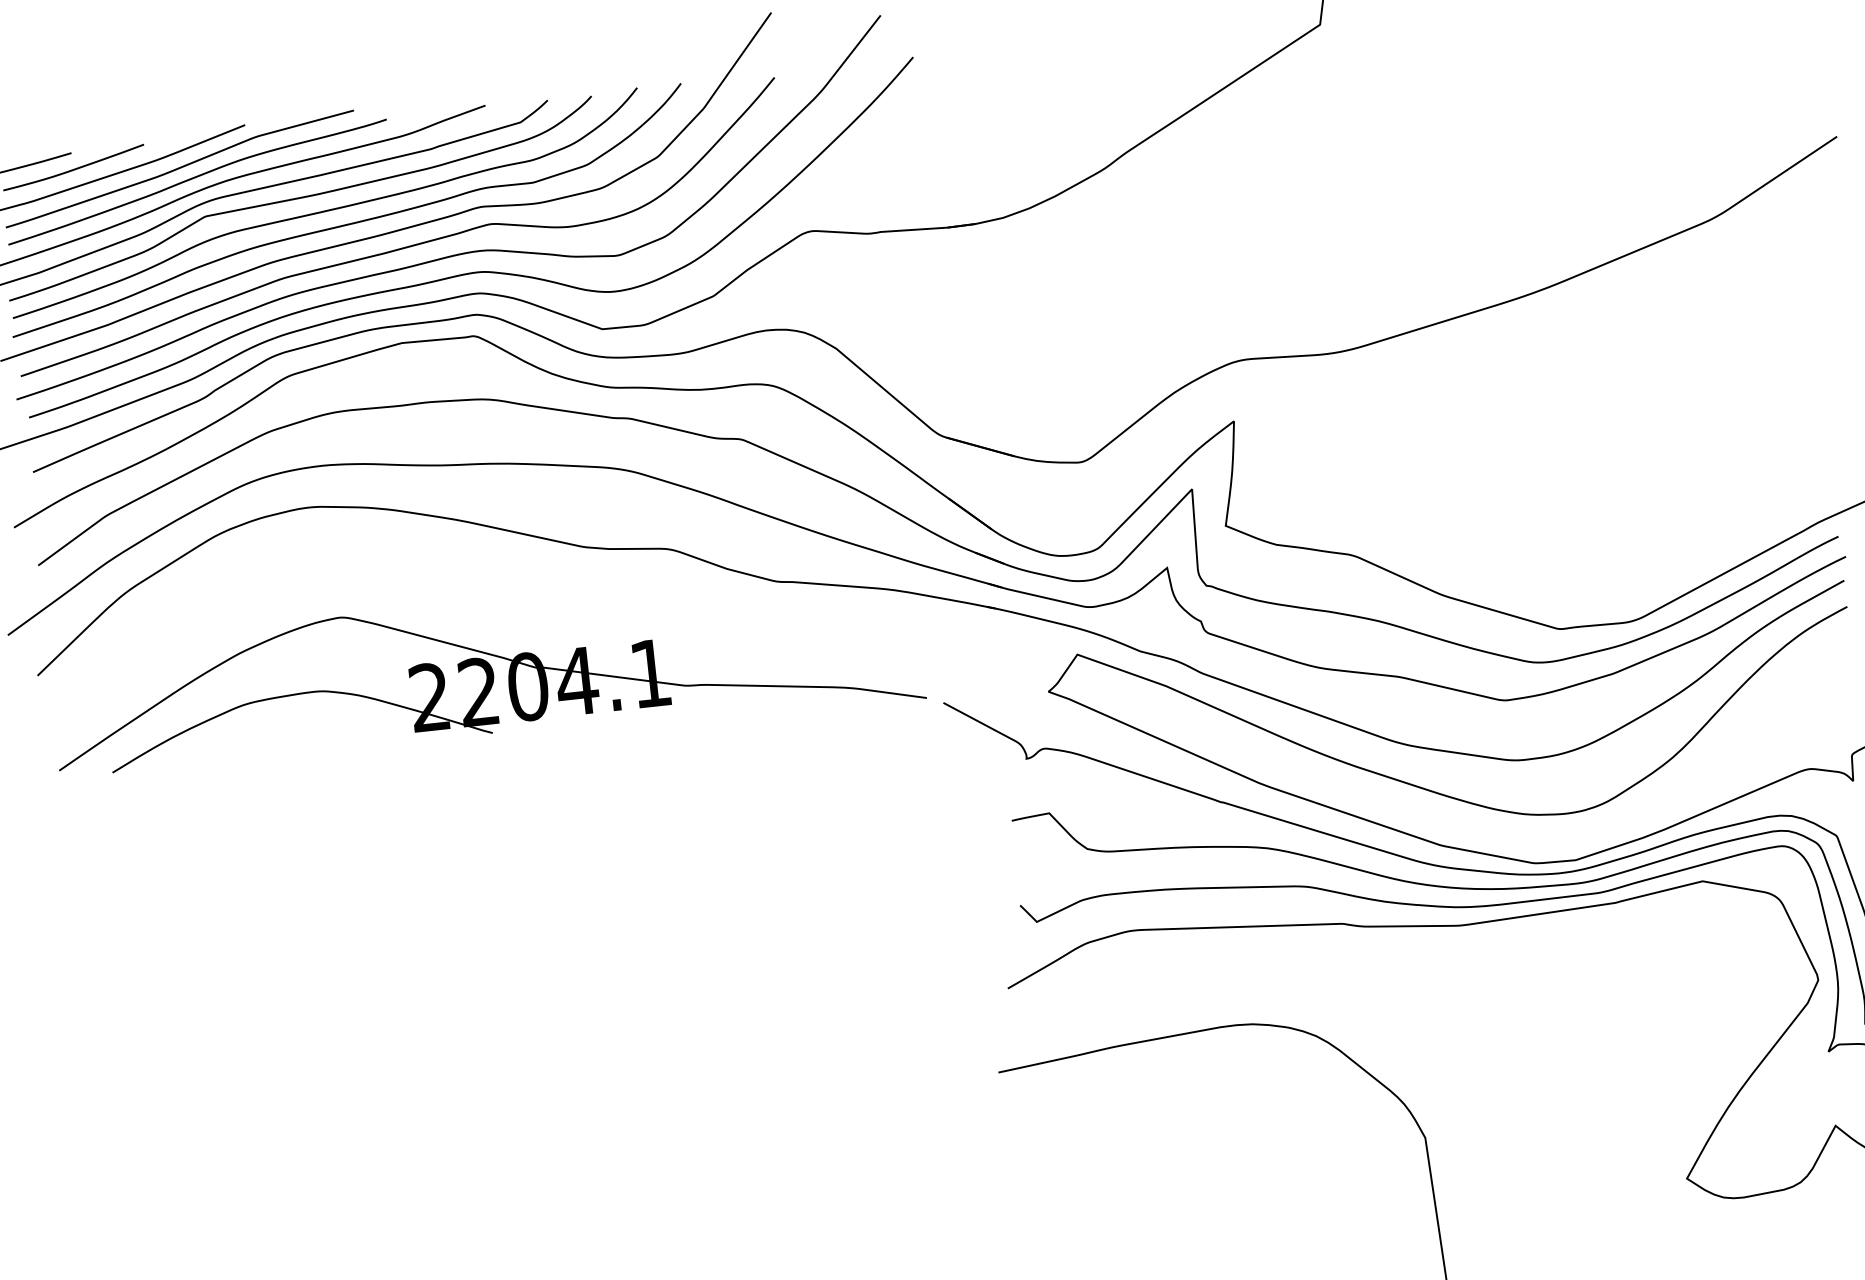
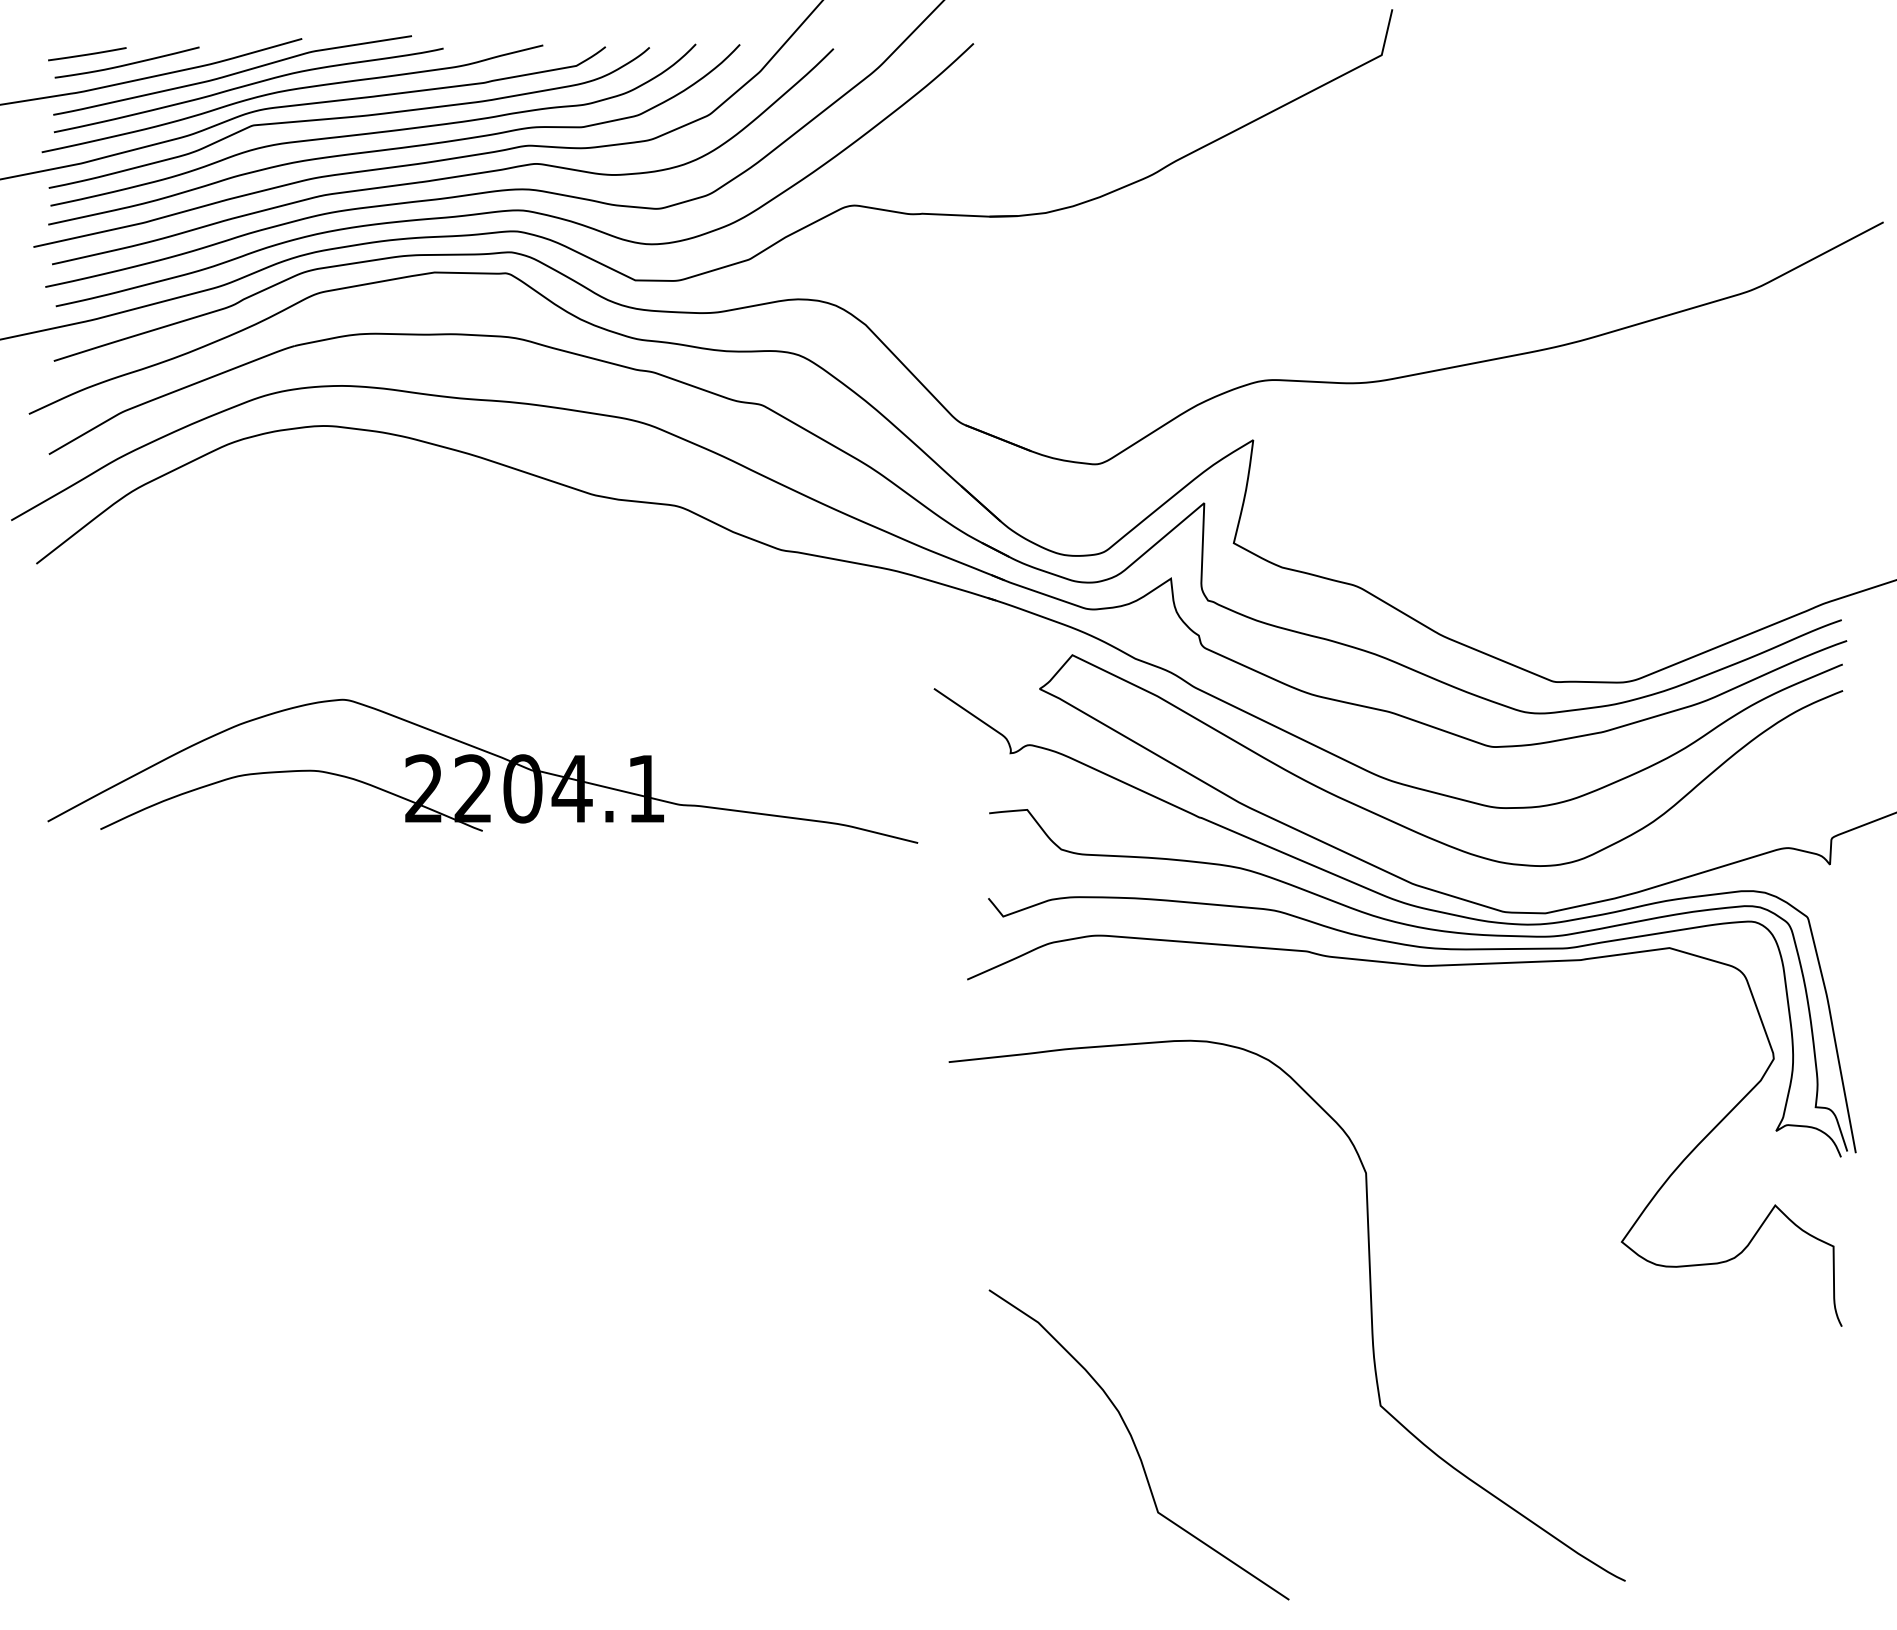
part: (486, 672) -> (482, 770), moved

